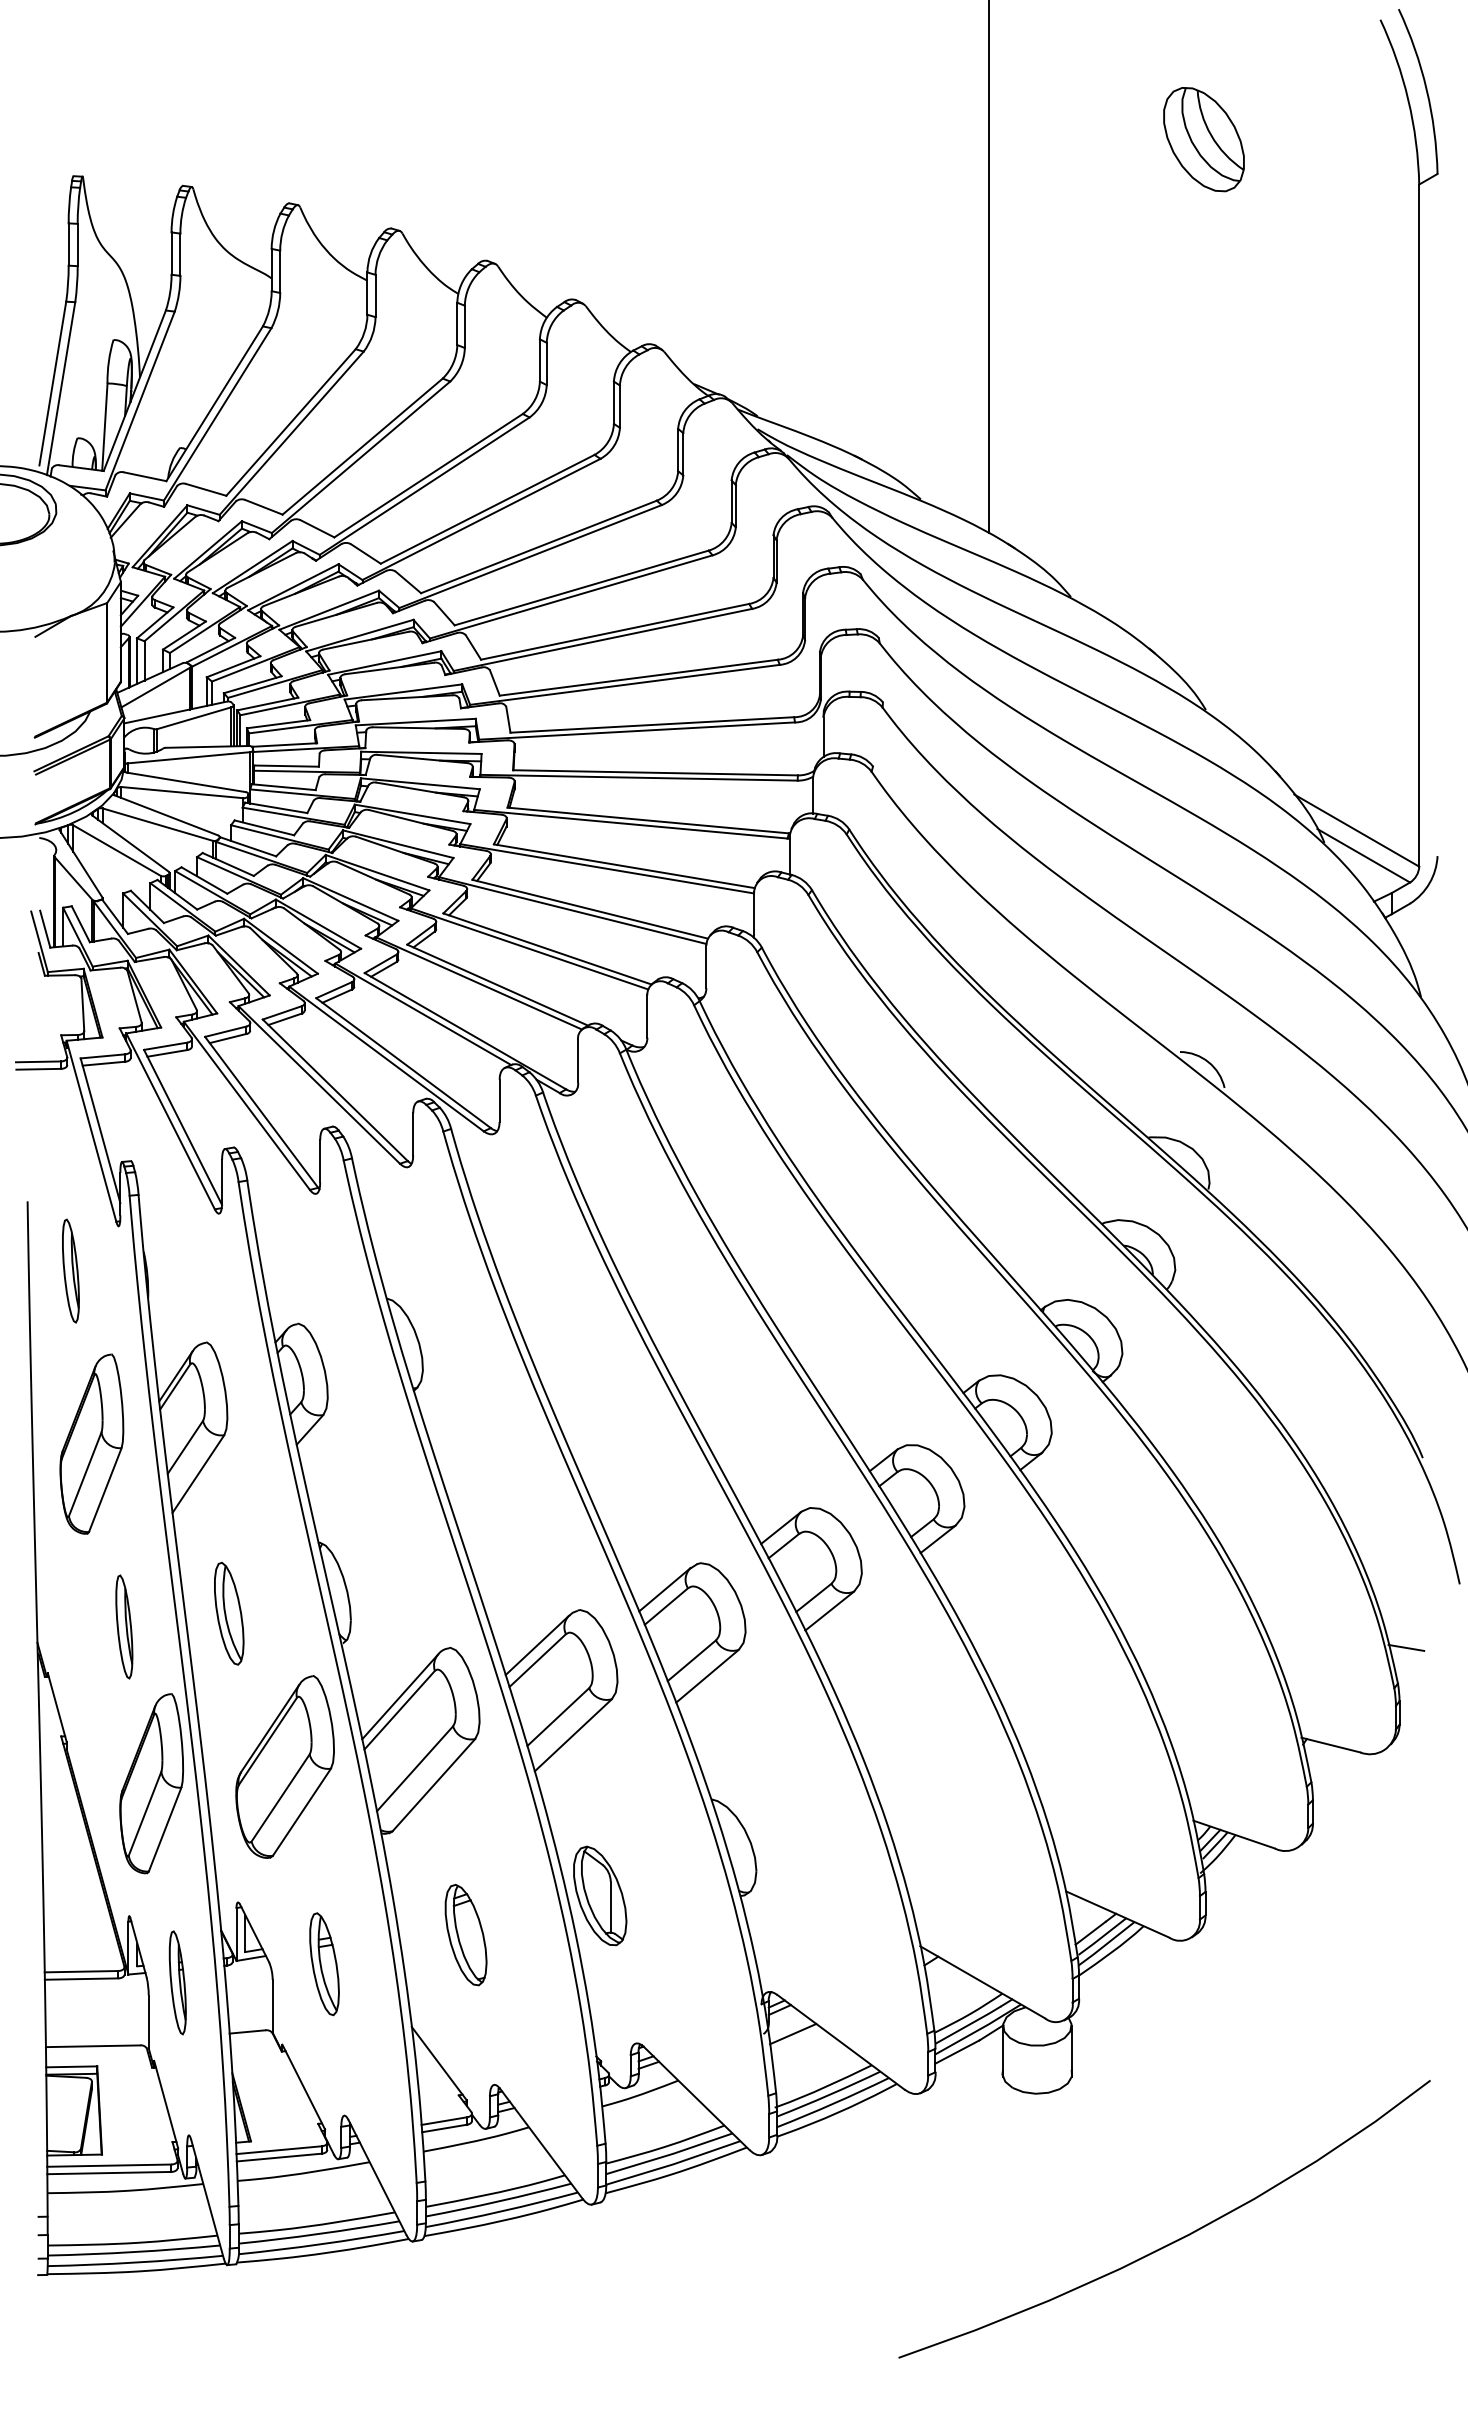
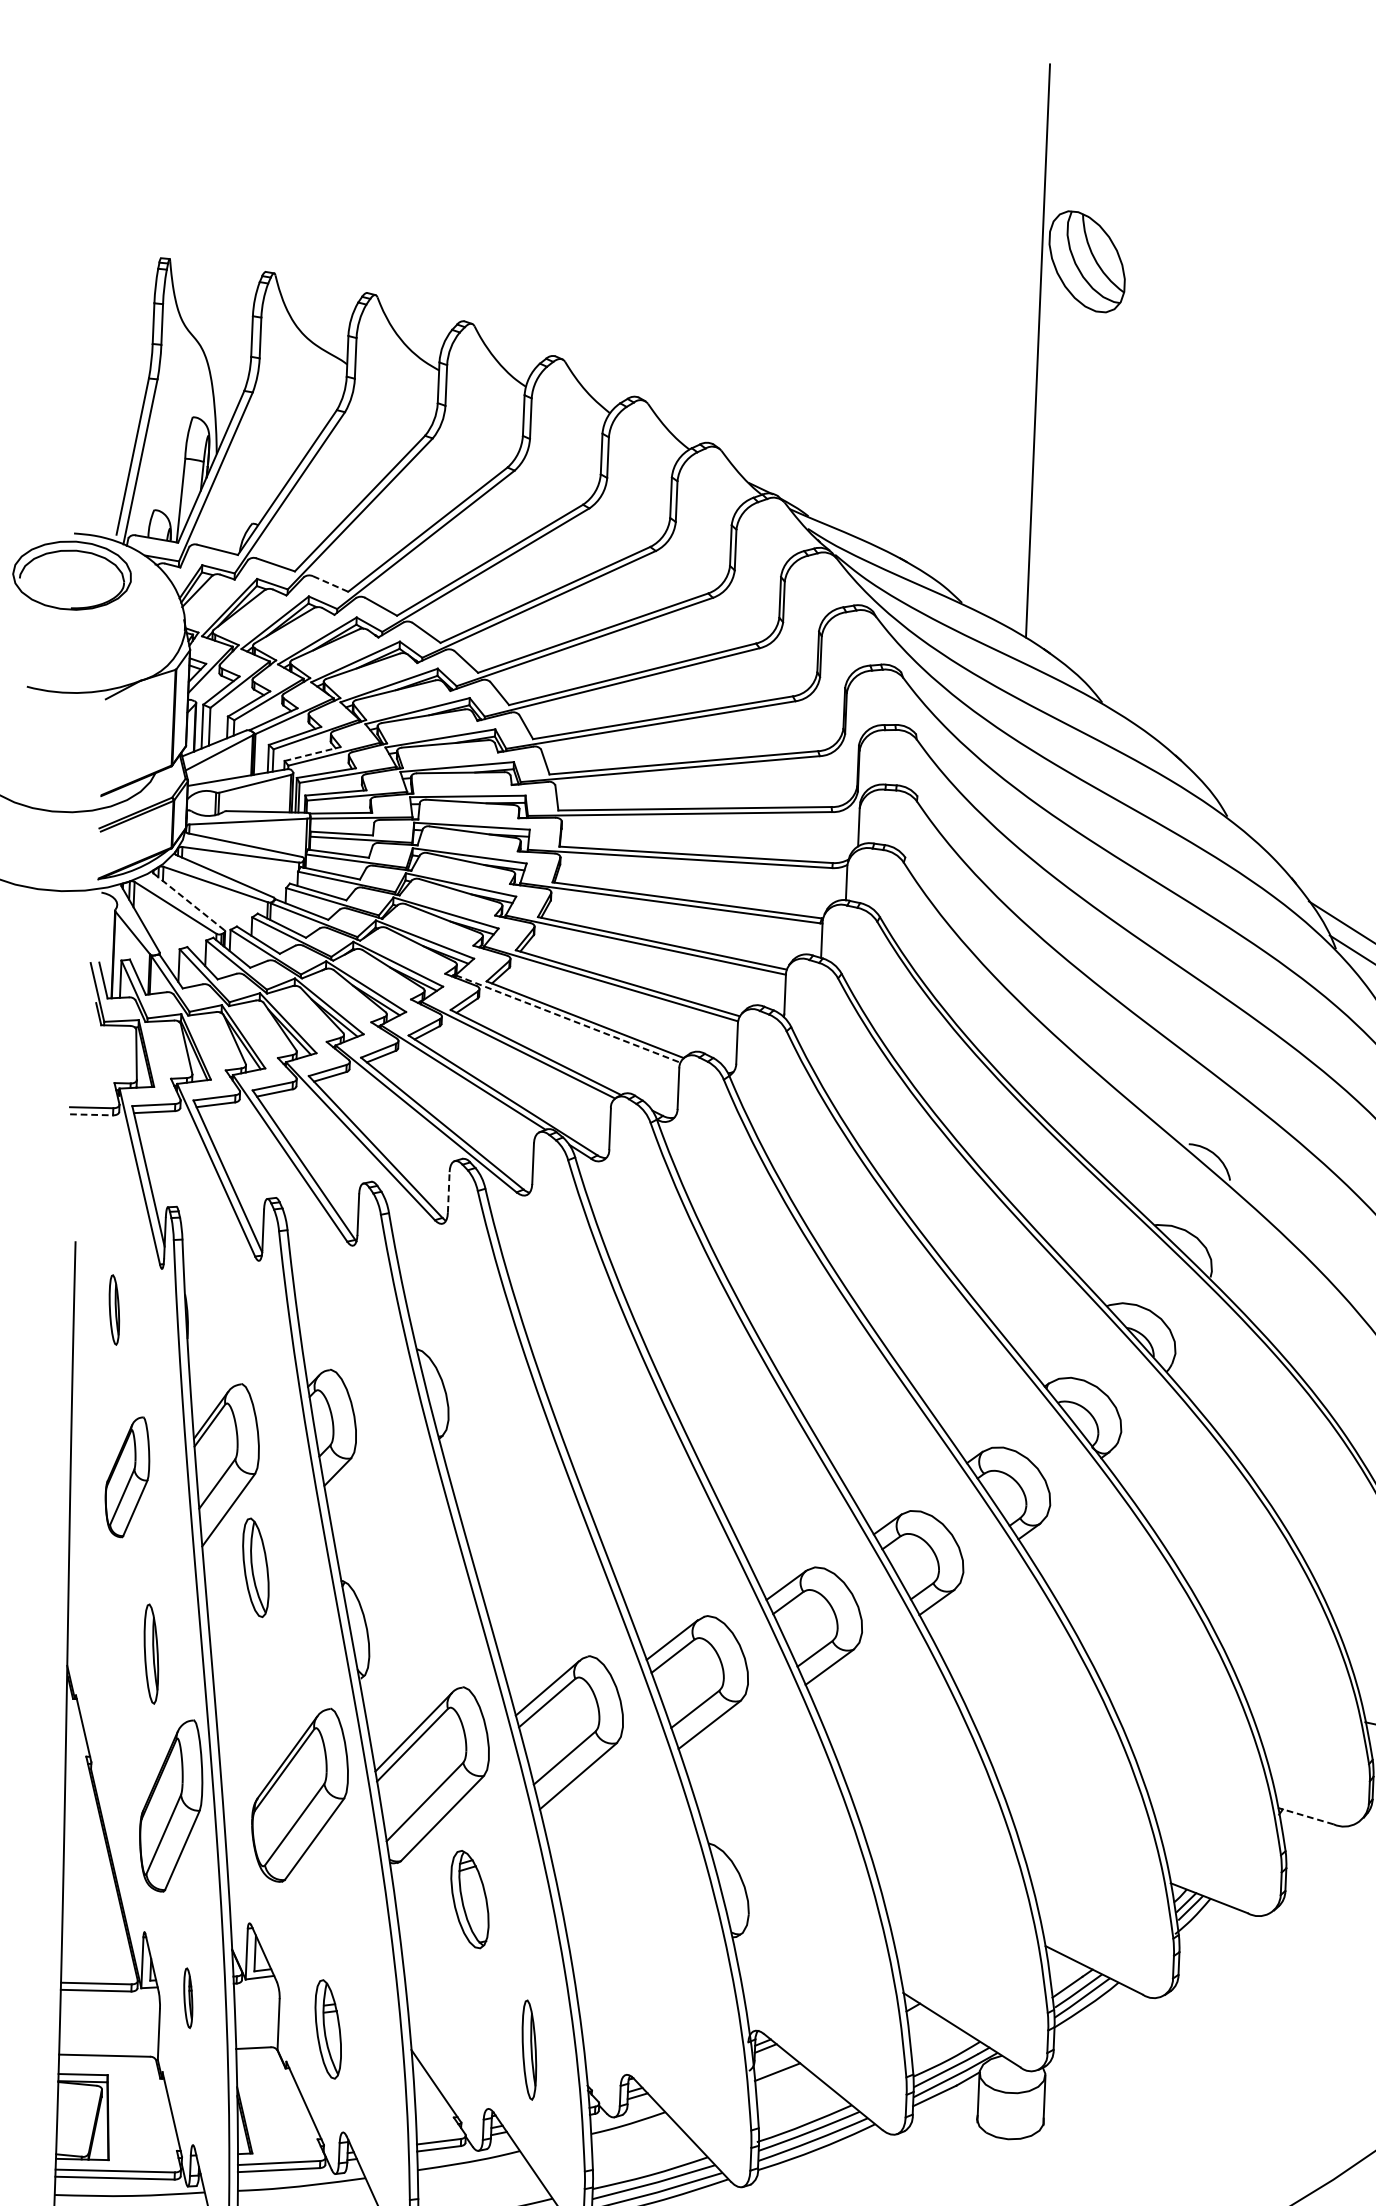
part: (1203, 139) -> (1086, 261), moved
line: (264, 507) -> (331, 584), solid -> dashed
line: (253, 684) -> (313, 753), solid -> dashed
line: (130, 843) -> (188, 901), solid -> dashed
line: (530, 949) -> (568, 1019), solid -> dashed
line: (39, 1069) -> (92, 1115), solid -> dashed
line: (413, 1133) -> (449, 1191), solid -> dashed
part: (70, 1270) -> (114, 1309), size x0.7
part: (91, 1443) -> (127, 1476), size x0.7
part: (229, 1613) -> (256, 1567), moved
line: (1330, 1744) -> (1305, 1815), solid -> dashed
part: (600, 1895) -> (598, 1931), removed
part: (465, 1935) -> (469, 1899), moved
part: (324, 1964) -> (328, 2029), moved
part: (177, 1982) -> (188, 1997), size x0.6
part: (534, 2021) -> (529, 2049), added

